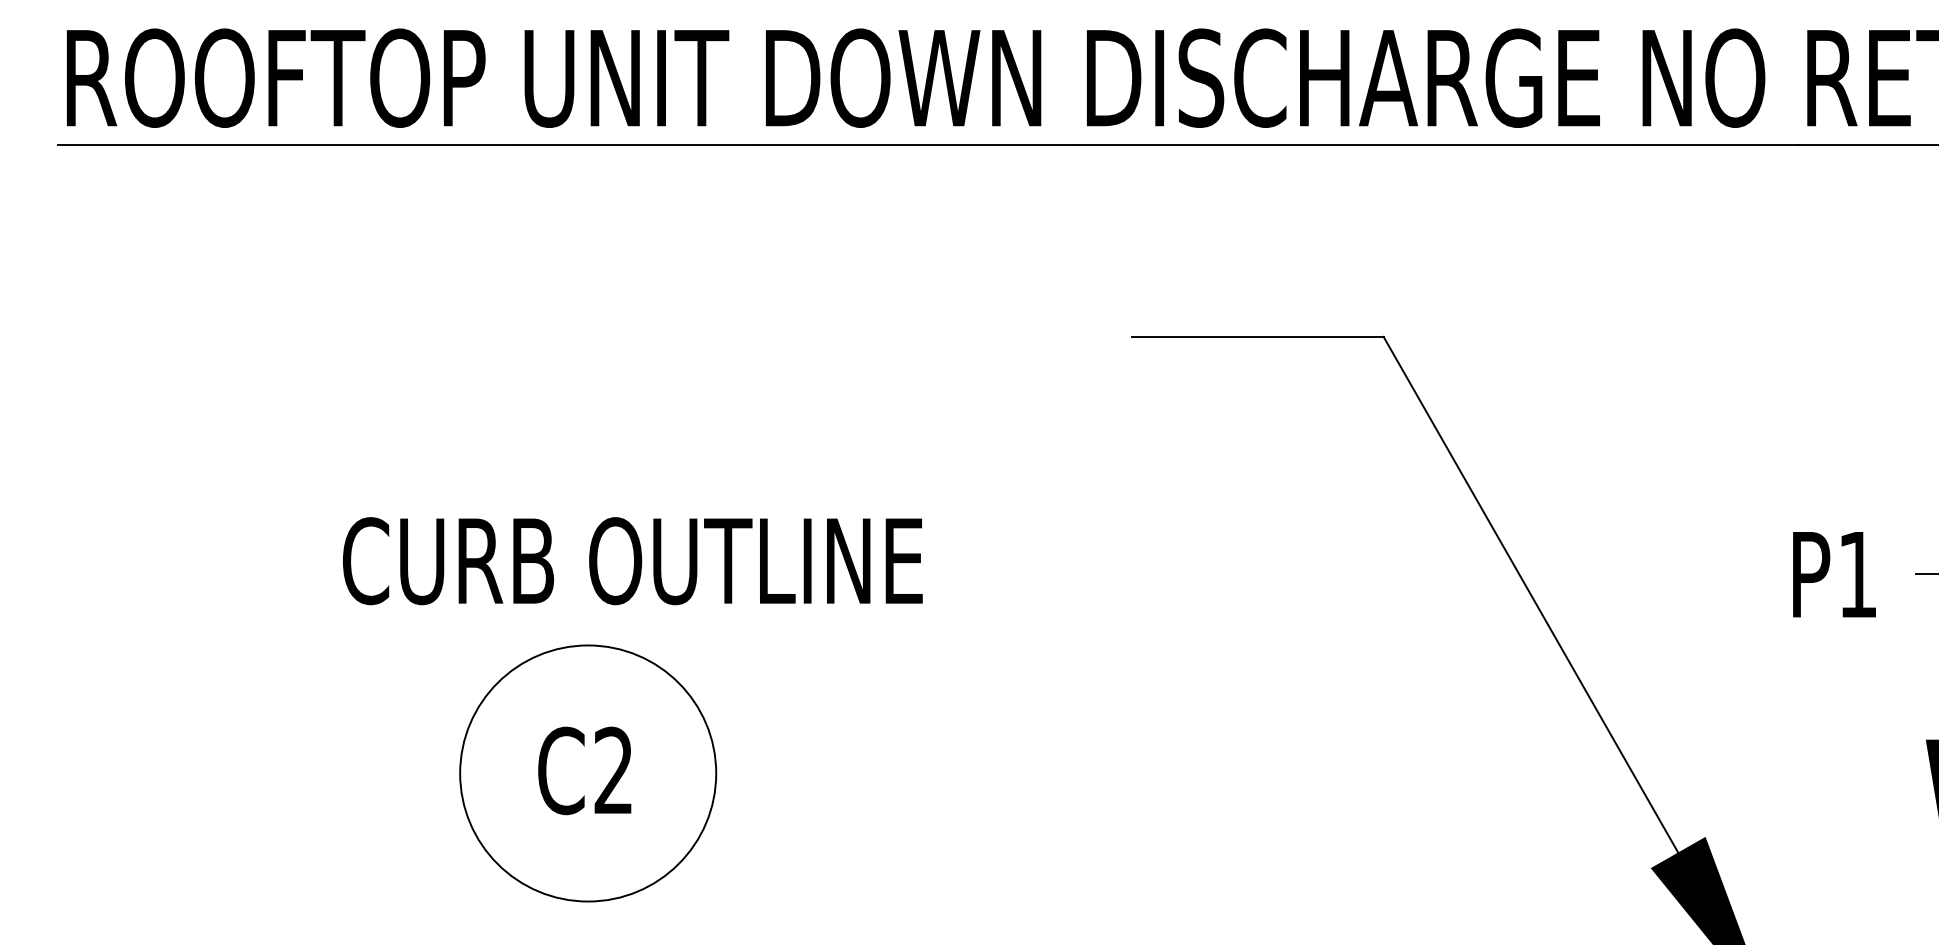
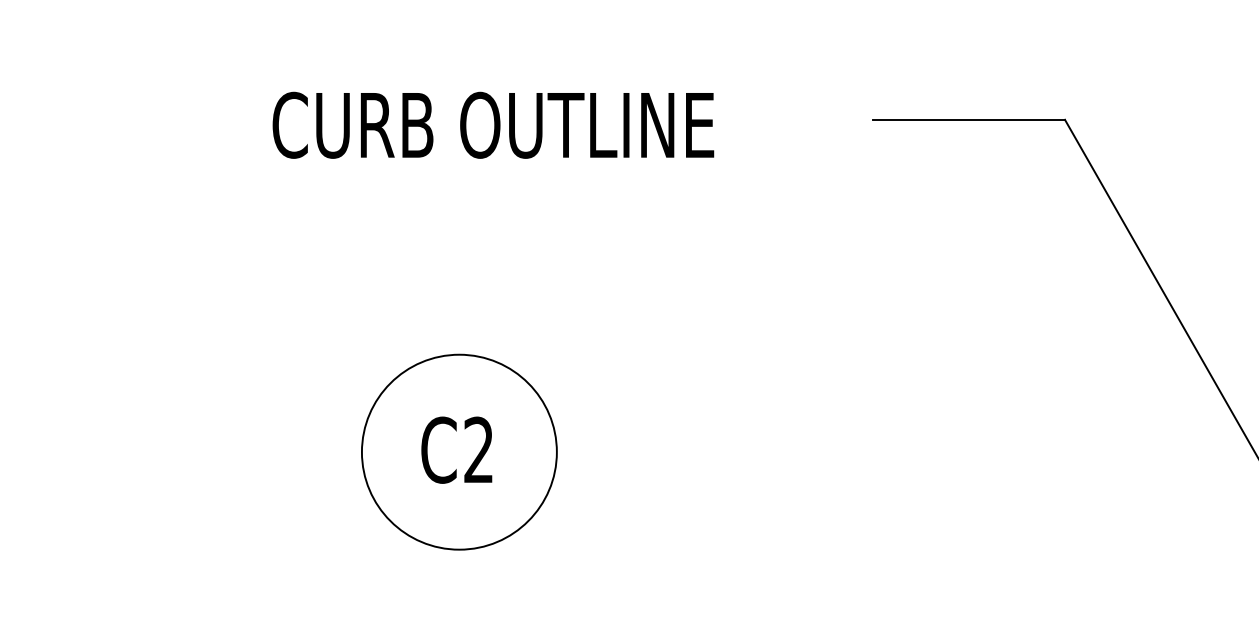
text: (632, 561) -> (493, 125), moved

